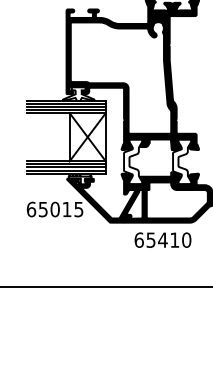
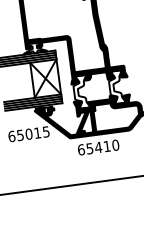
text: (162, 239) -> (98, 147), moved

